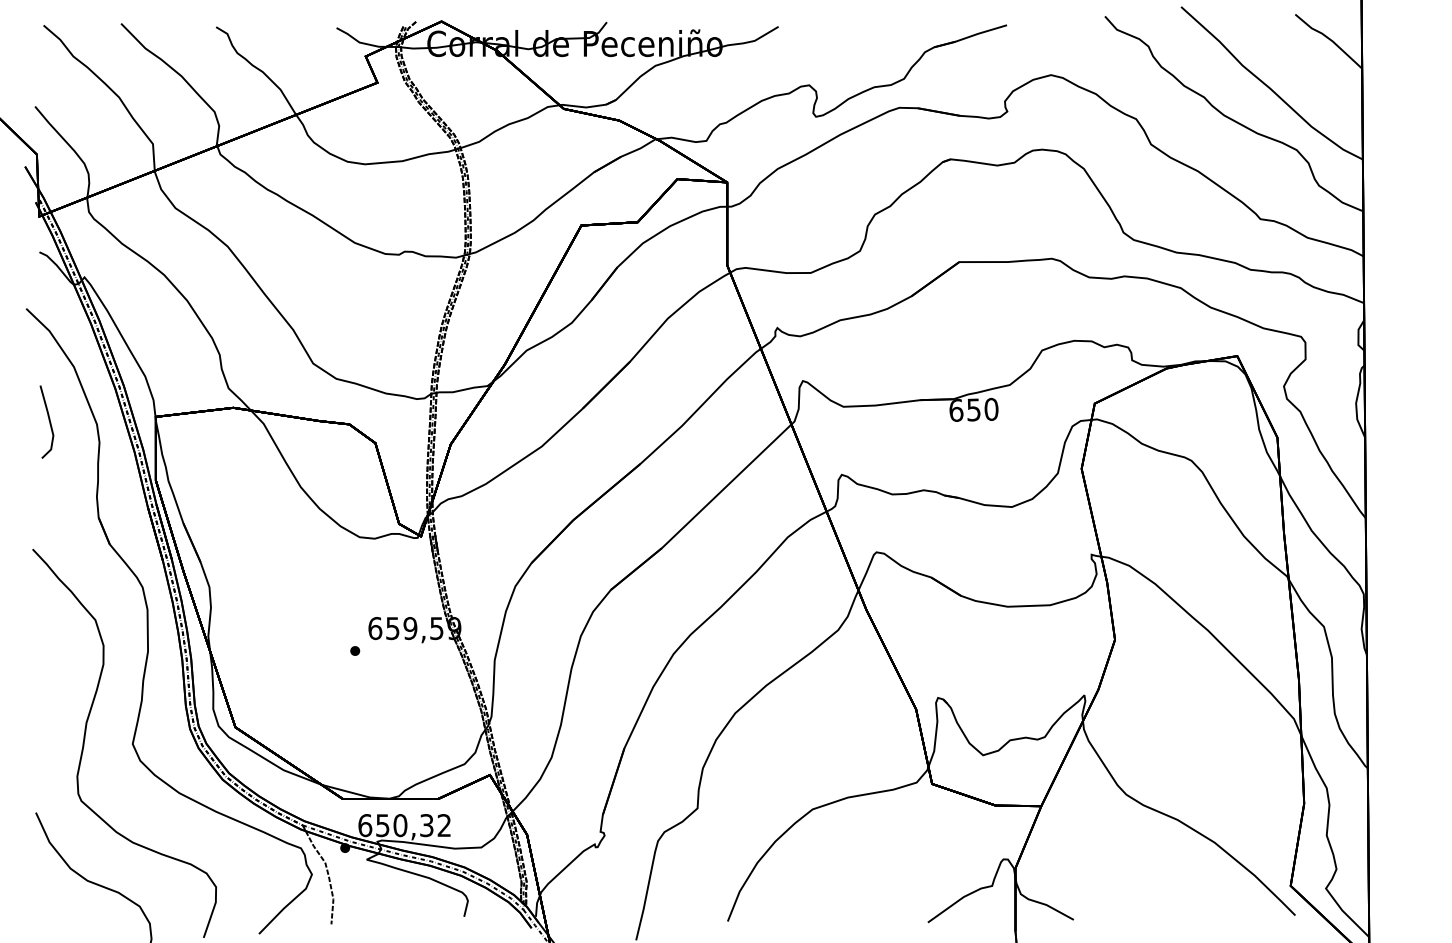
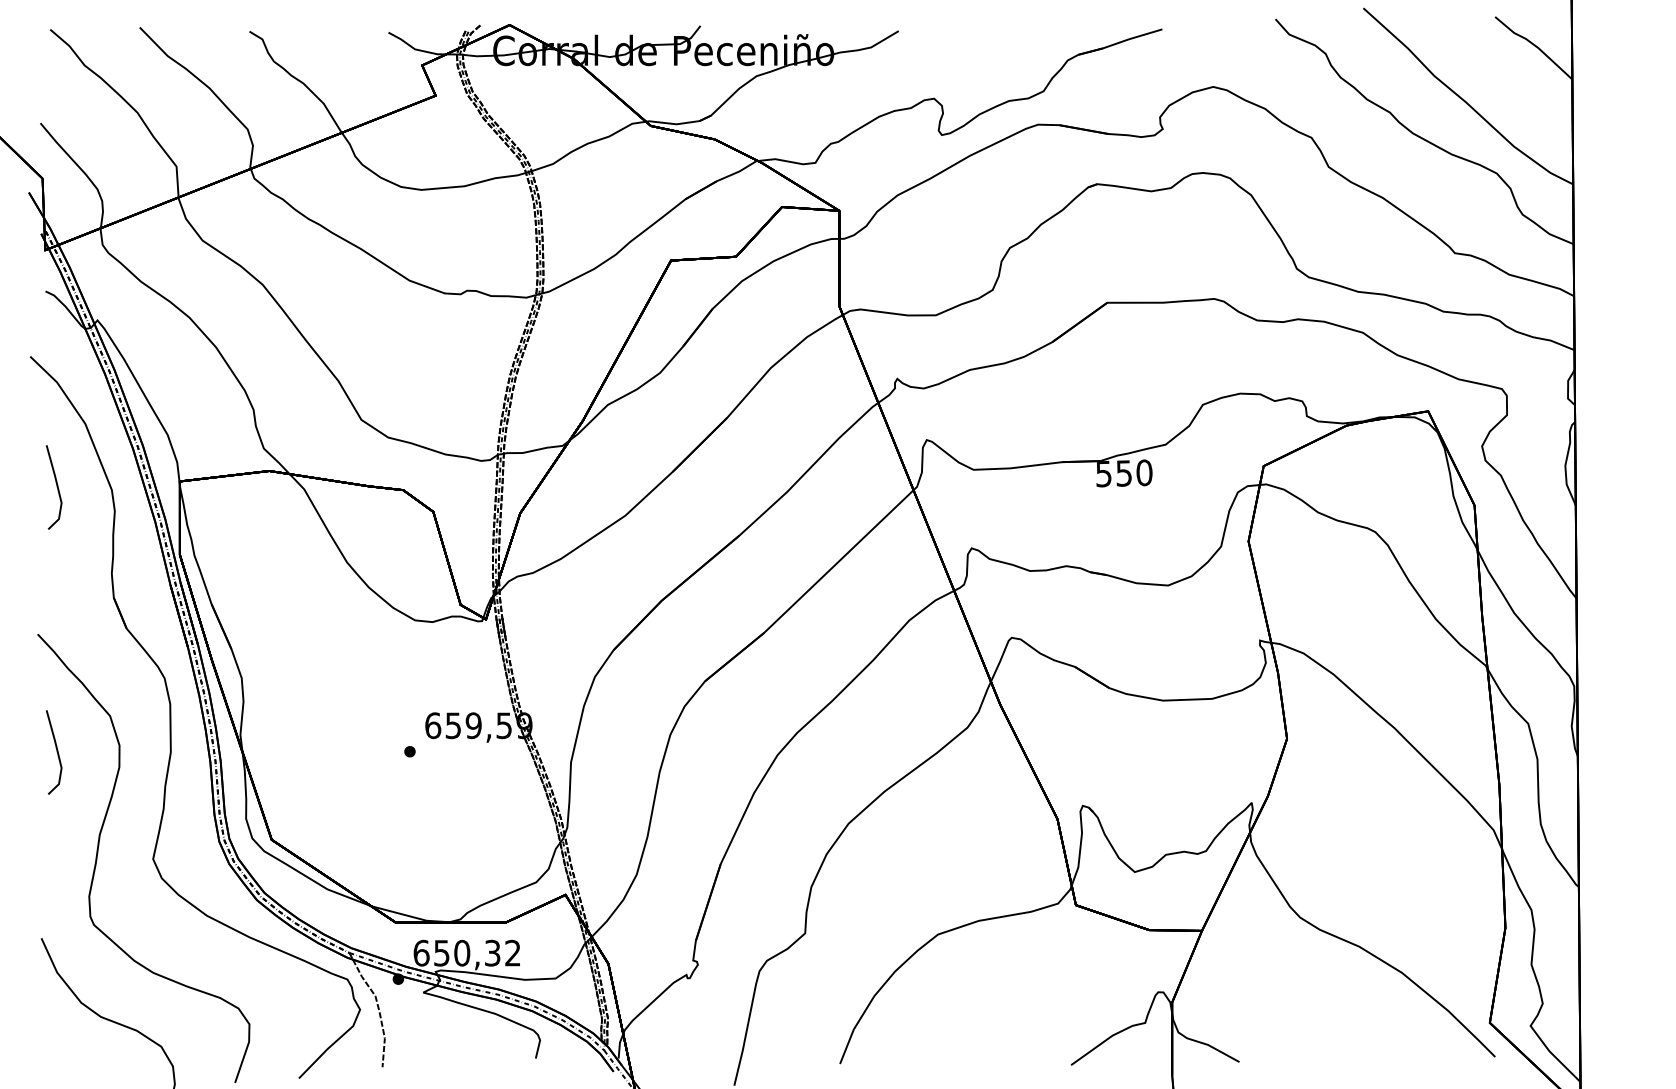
text: (956, 409) -> (1104, 473), 650 -> 550
line: (48, 651) -> (56, 752), added

